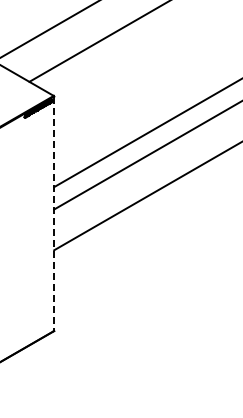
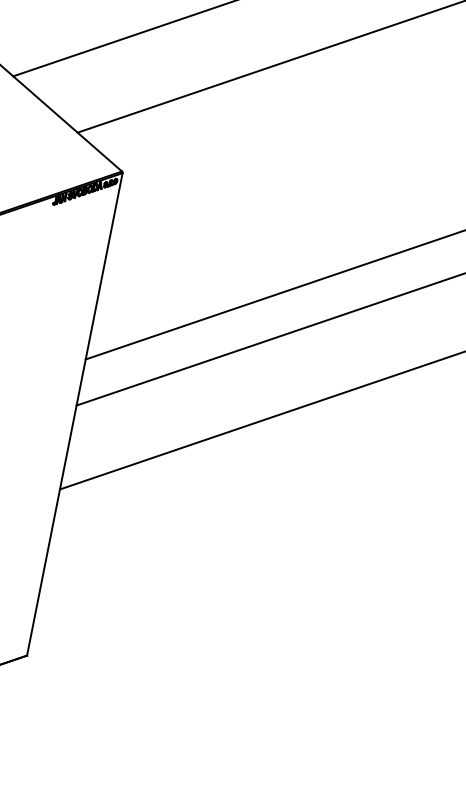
line: (54, 214) -> (75, 415), dashed -> solid

